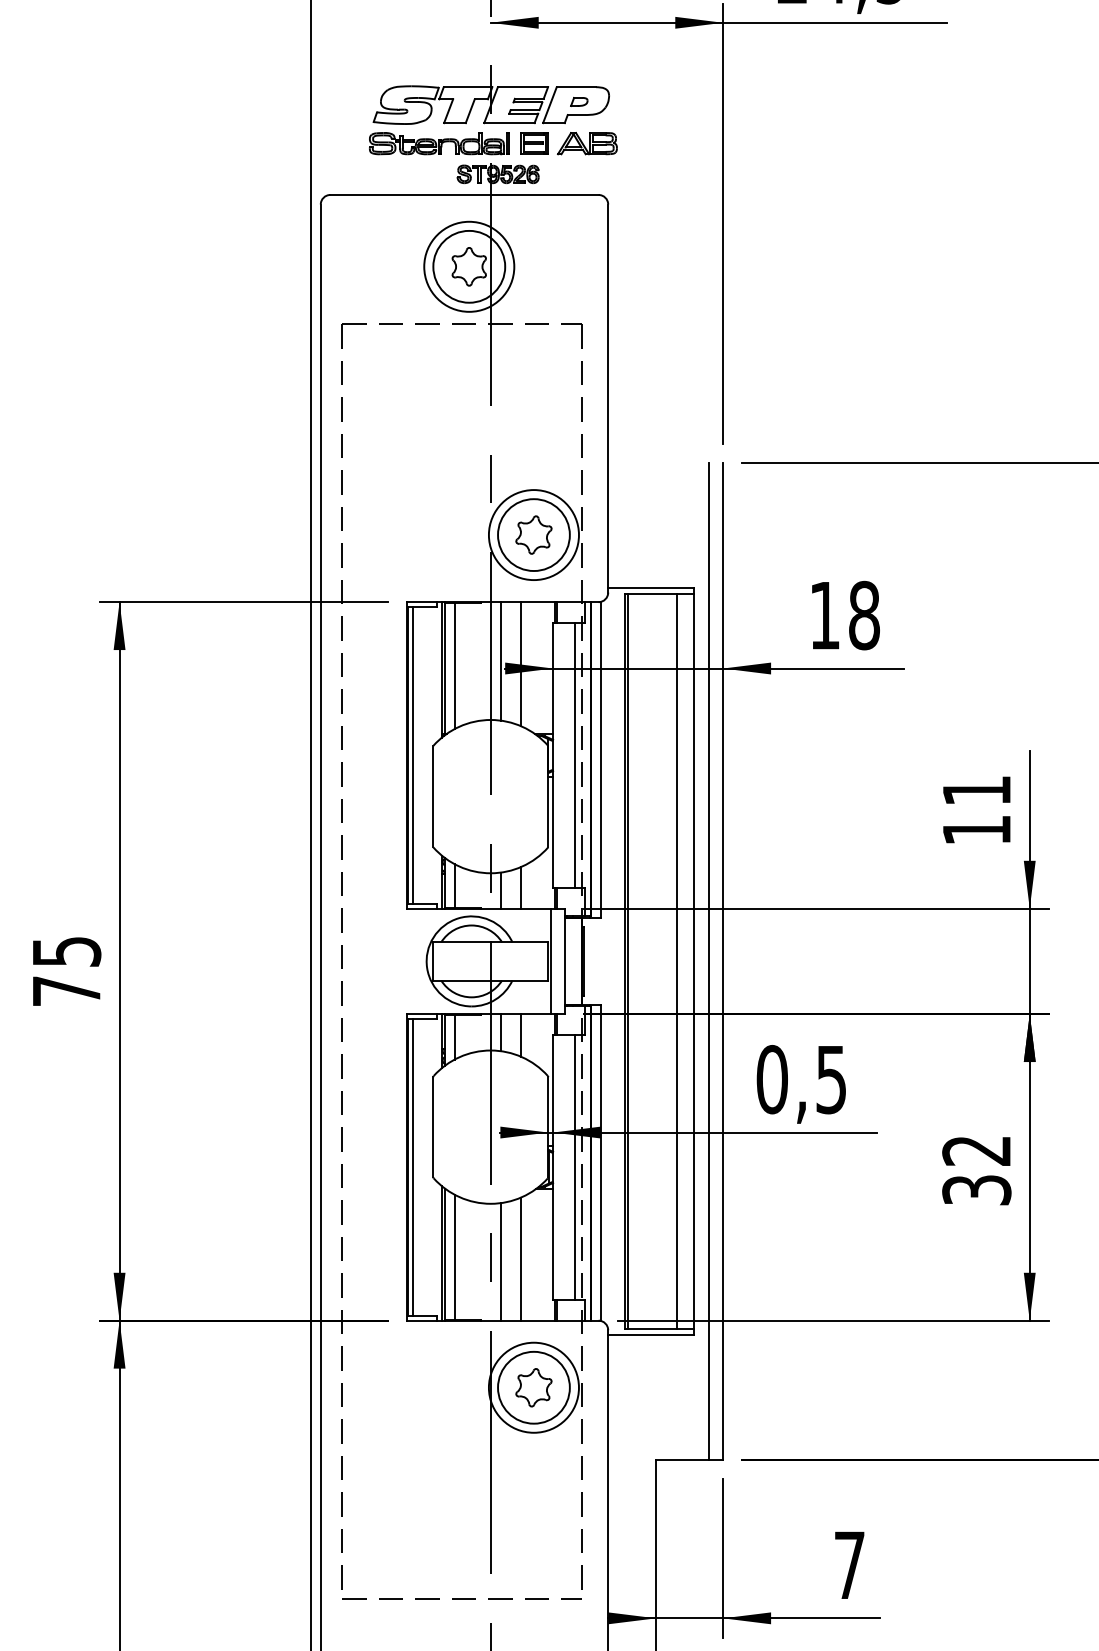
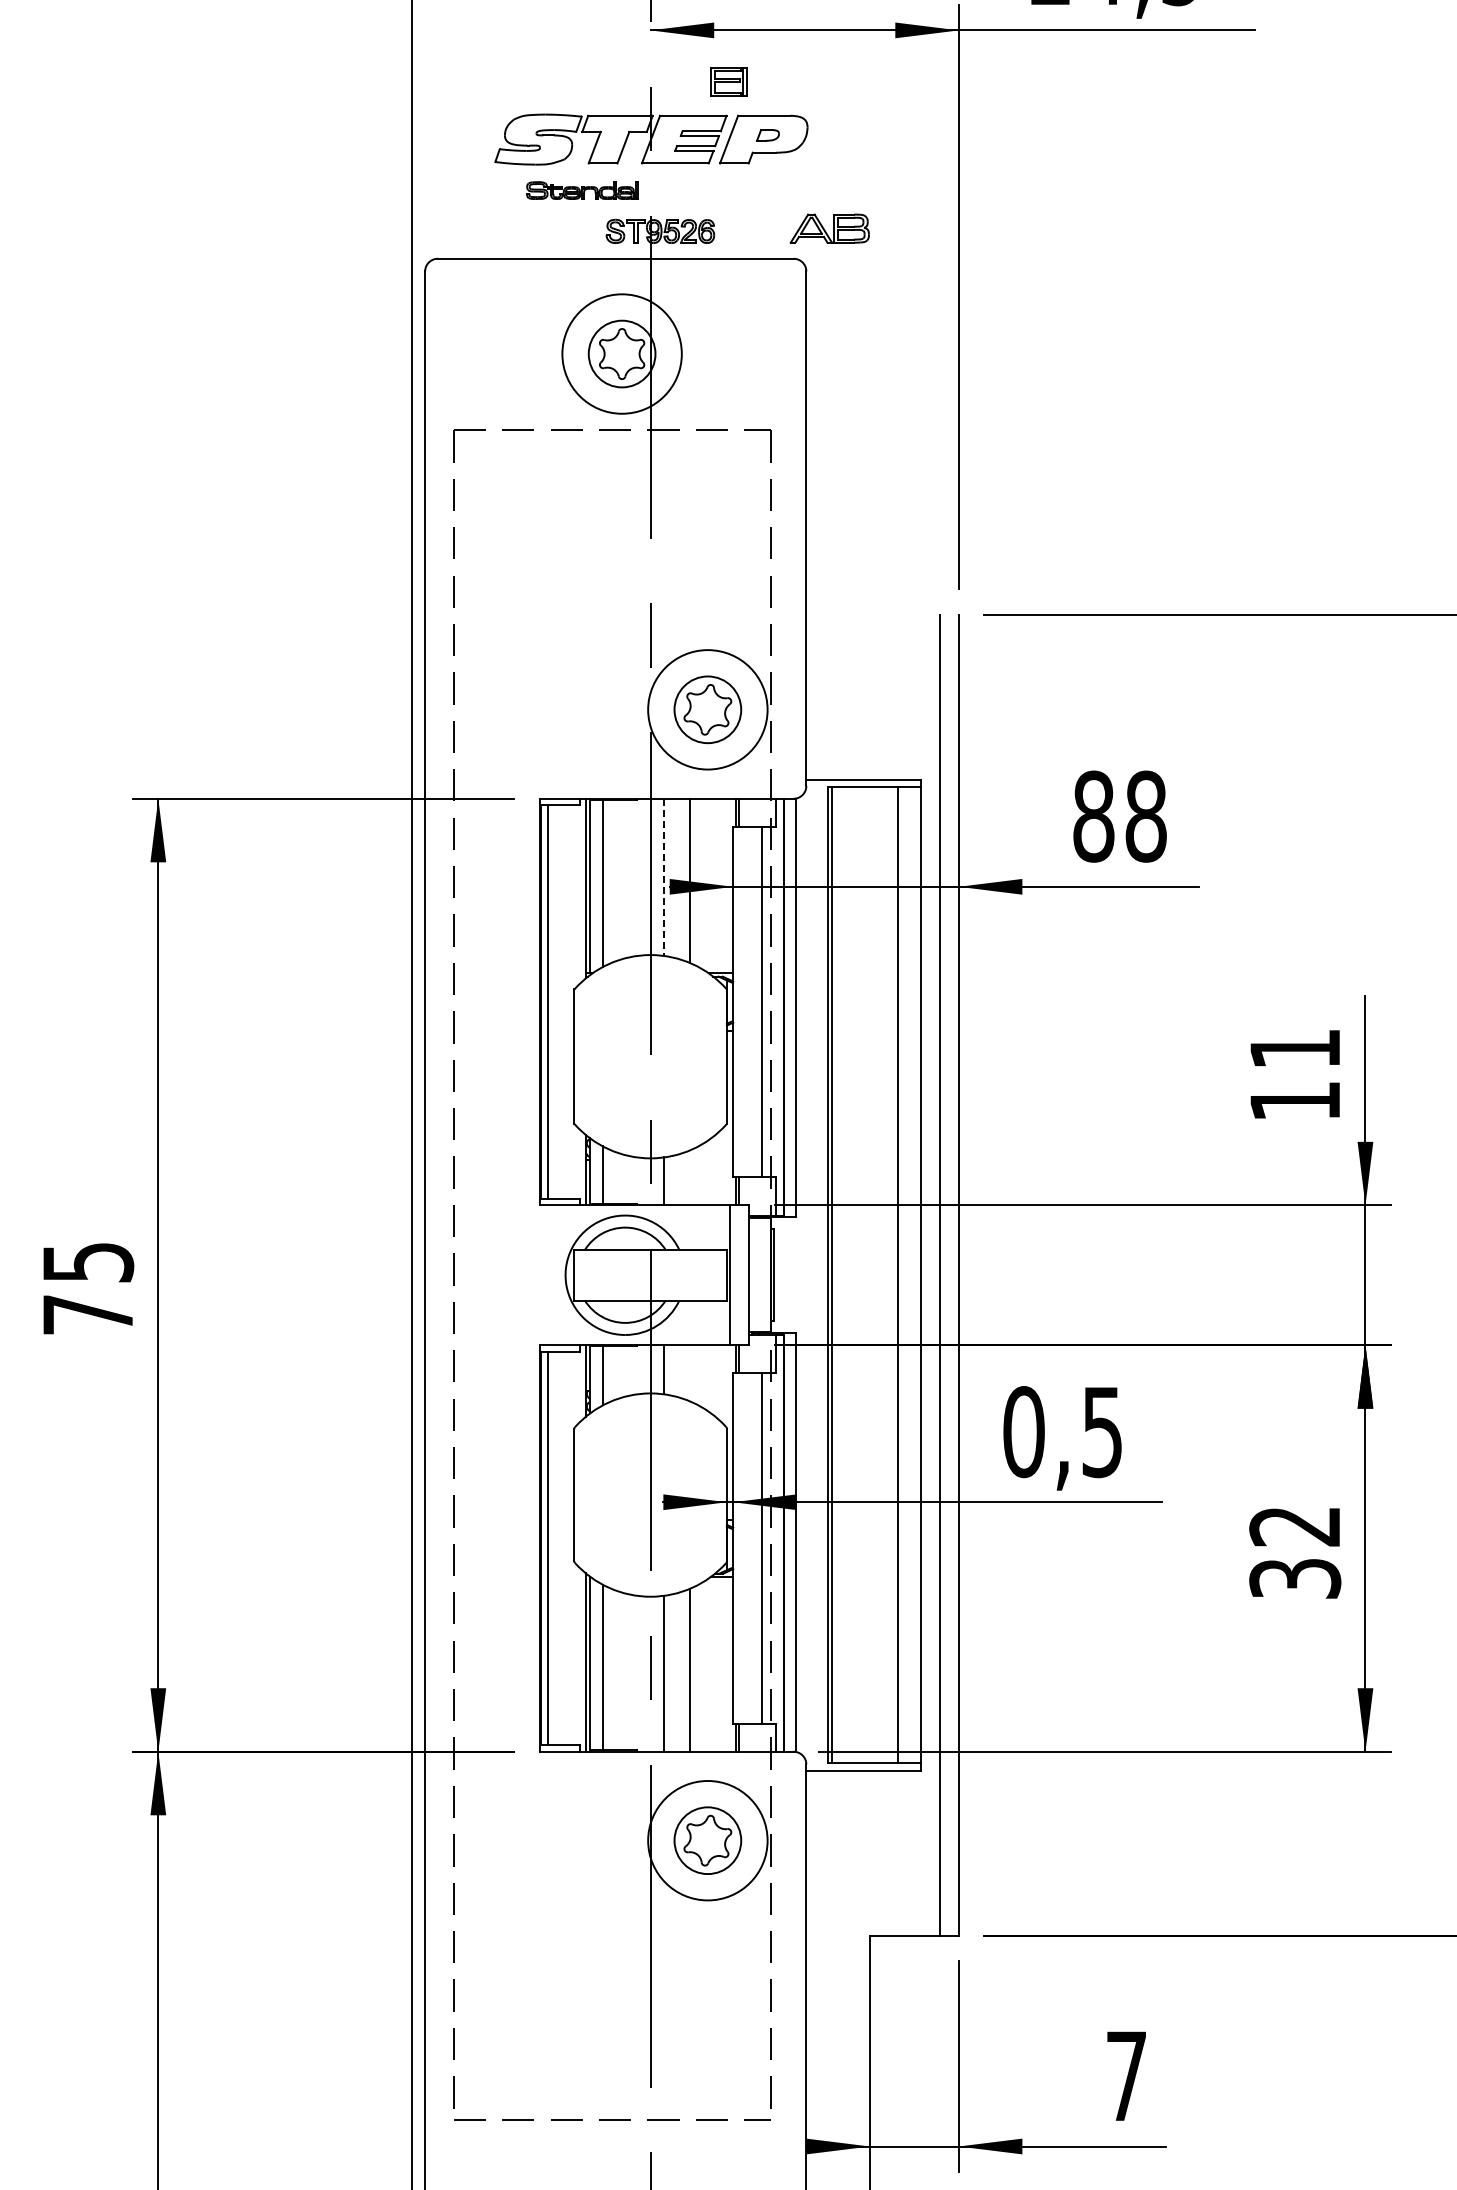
part: (439, 143) -> (582, 190), size x0.6
part: (534, 143) -> (728, 81), moved
part: (587, 143) -> (829, 228), moved
circle: (468, 266) -> (621, 353), size x0.7
circle: (533, 534) -> (707, 709), size x0.7
text: (824, 615) -> (1093, 816), 18 -> 88
line: (501, 661) -> (664, 877), solid -> dashed
line: (520, 887) -> (690, 1177), removed
line: (520, 1035) -> (690, 1373), removed
circle: (533, 1387) -> (707, 1840), size x0.7

